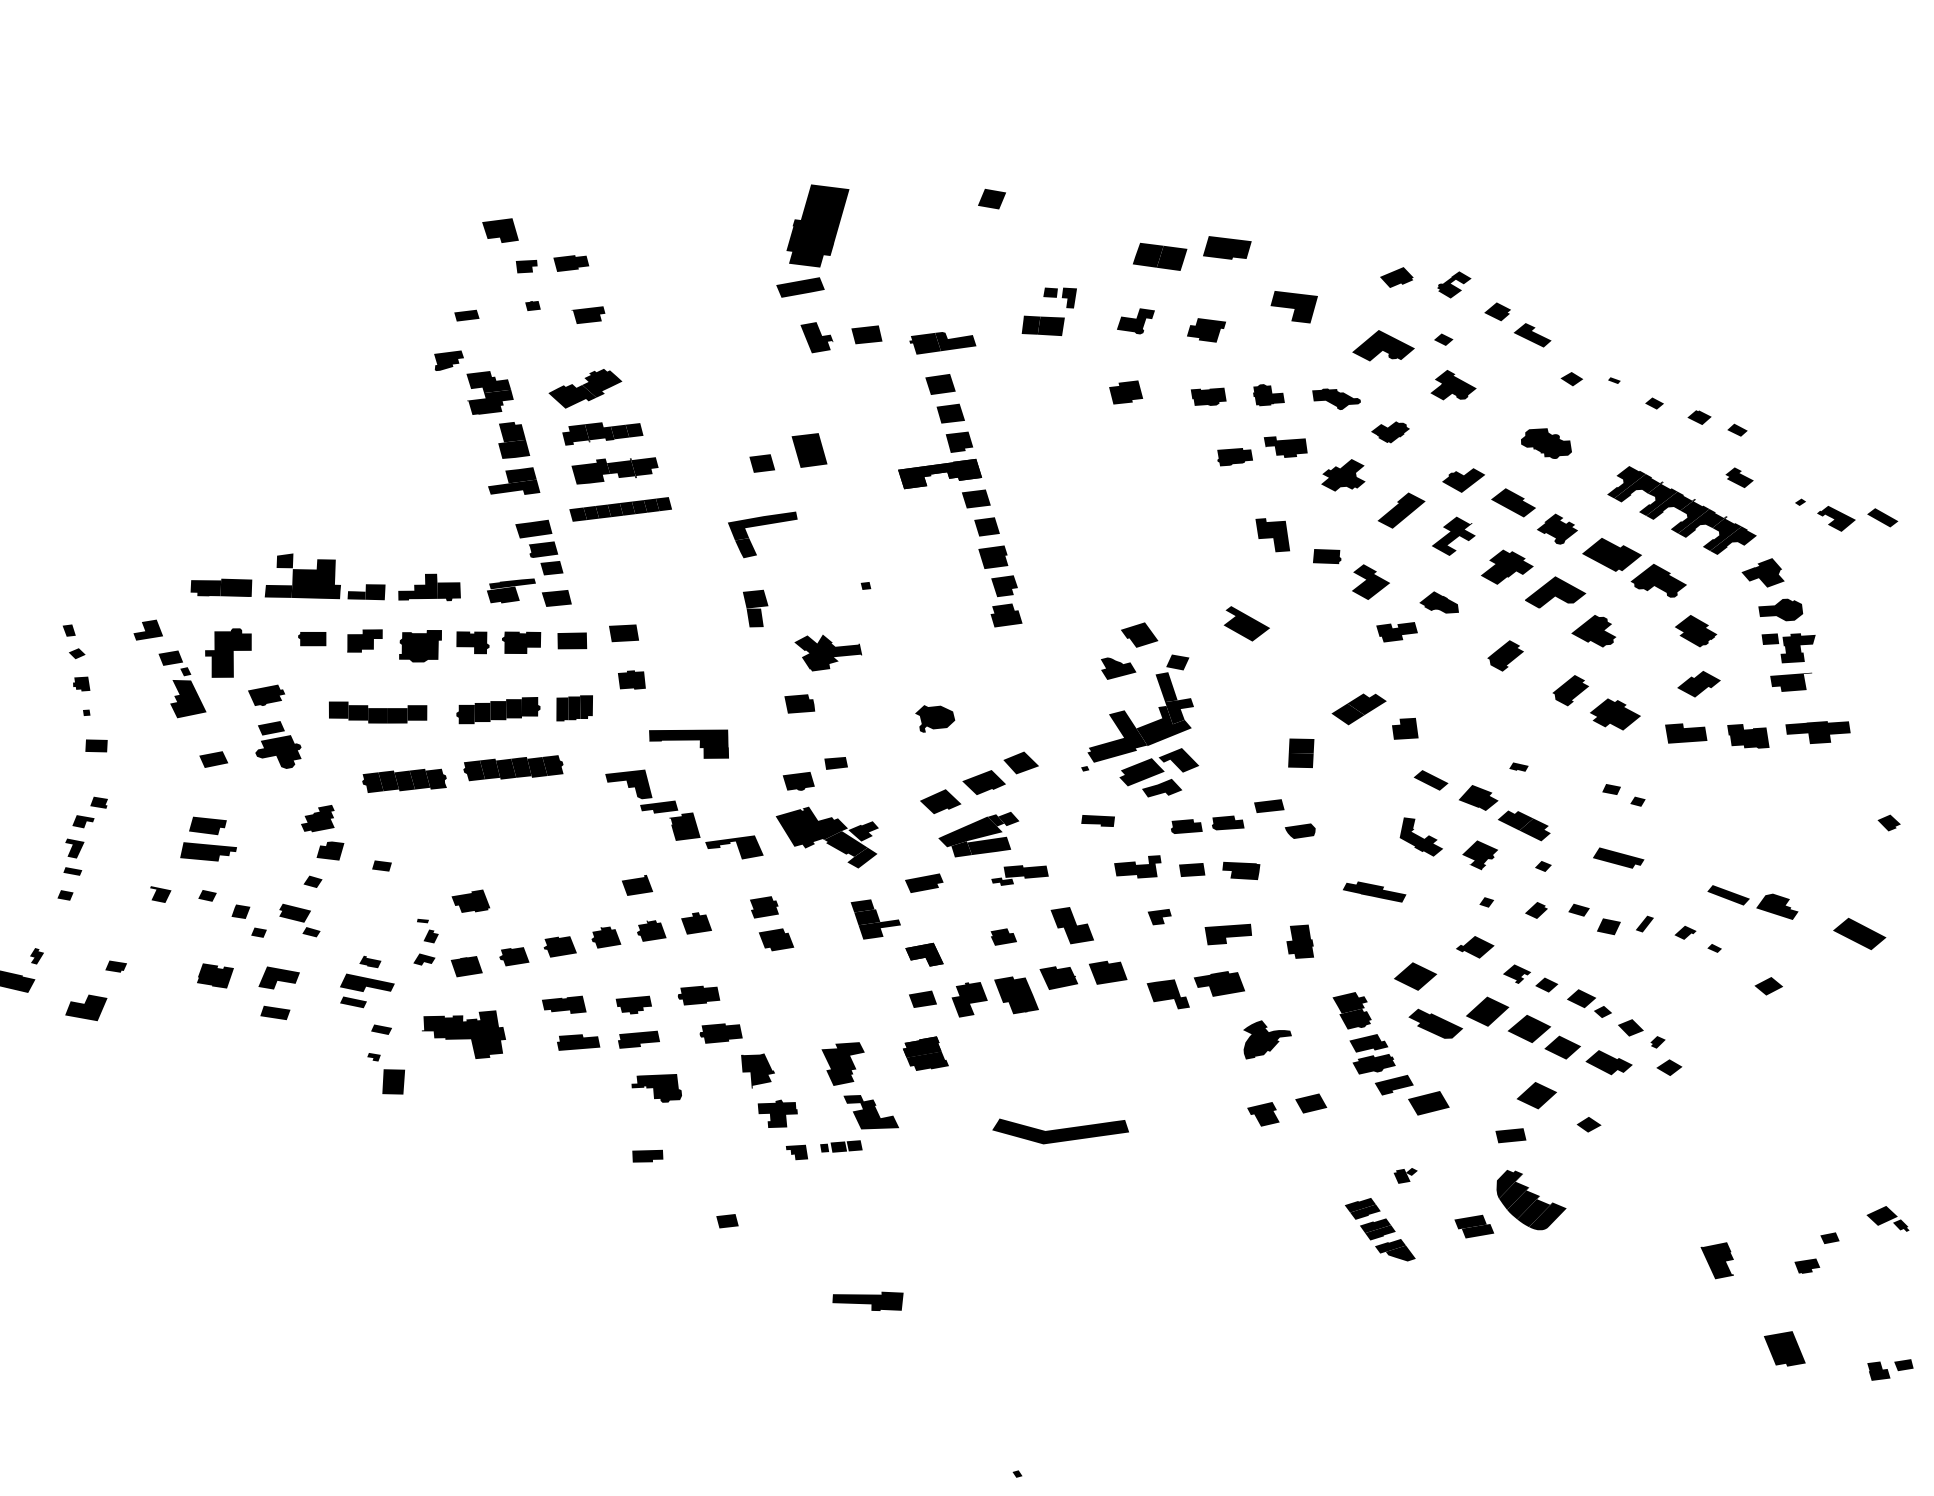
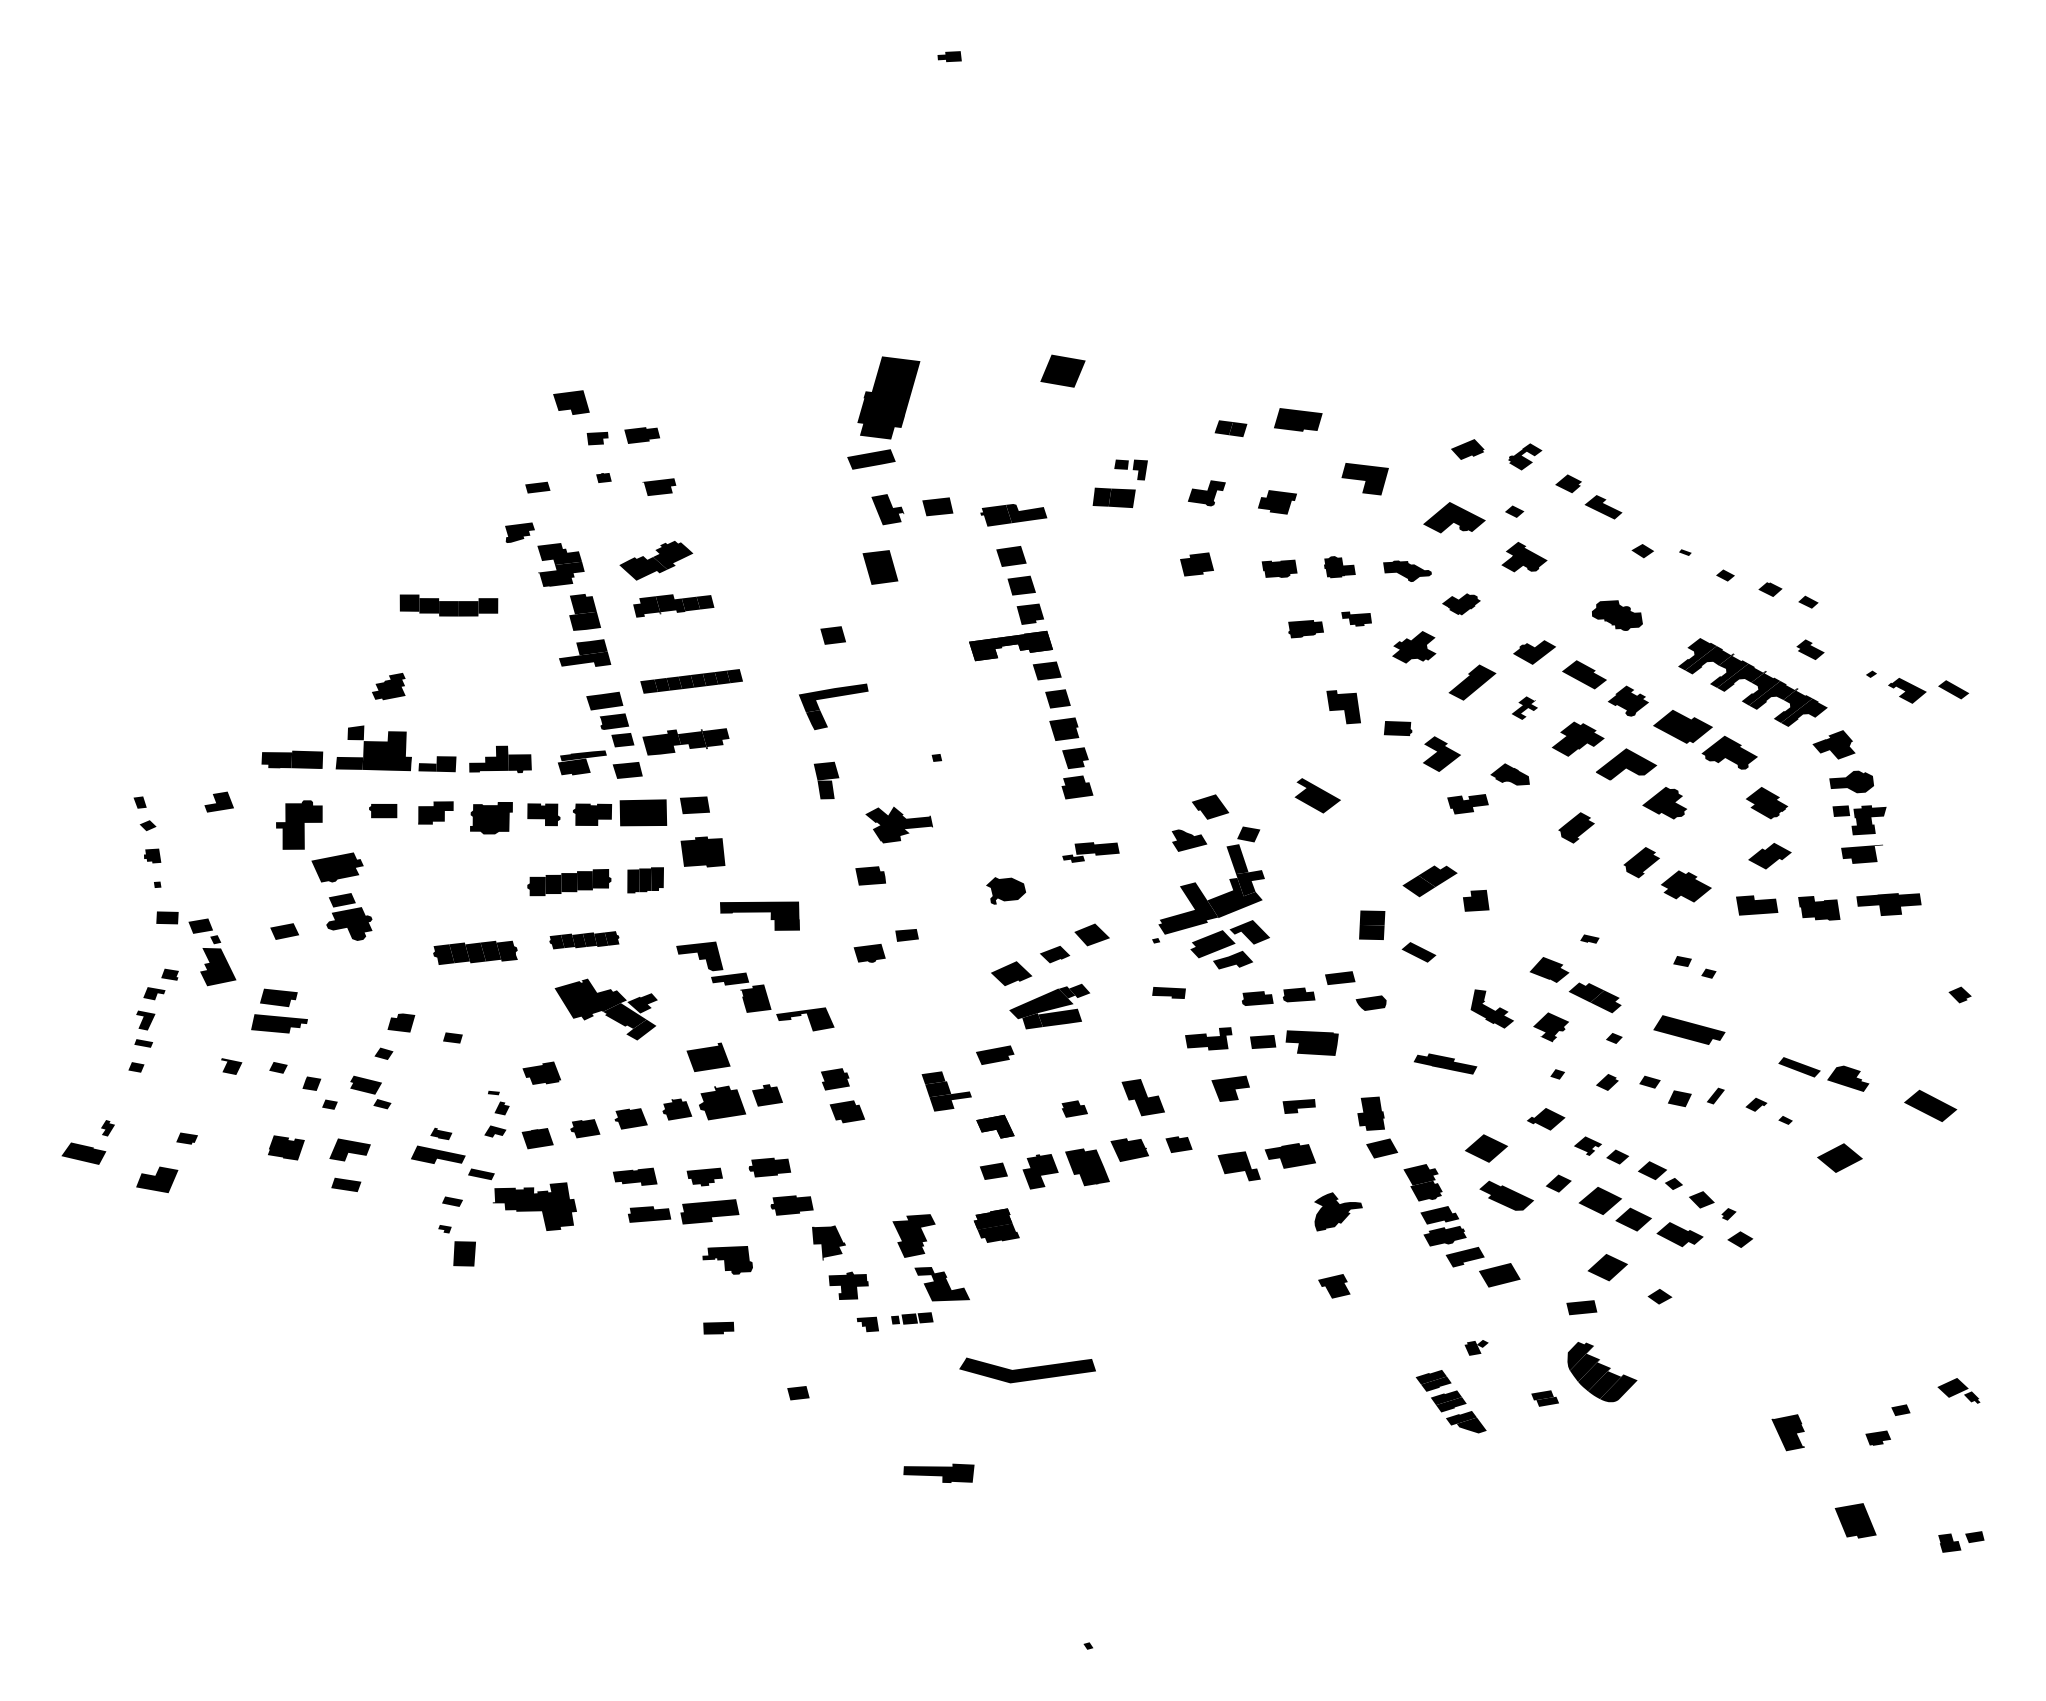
part: (991, 198) -> (1062, 370), size x1.6
part: (1159, 256) -> (1230, 428), size x0.6
part: (1285, 446) -> (1356, 618), size x0.7
part: (809, 450) -> (880, 567), moved
part: (614, 470) -> (685, 741), moved
part: (1453, 535) -> (1524, 707), size x0.6
part: (571, 640) -> (642, 812), size x1.6
part: (631, 679) -> (702, 851), size x1.6
part: (182, 684) -> (212, 952), moved
part: (266, 694) -> (337, 866), size x1.4
part: (377, 712) -> (448, 605), moved
part: (513, 768) -> (584, 940), size x0.7
part: (1430, 780) -> (1418, 952), moved
part: (983, 782) -> (1054, 954), size x0.7
part: (317, 818) -> (388, 686), moved
part: (826, 837) -> (605, 1009), moved
part: (1618, 857) -> (1689, 1029), size x1.4
part: (1241, 870) -> (1312, 1042), size x1.4
part: (1019, 875) -> (1090, 852), moved
part: (636, 885) -> (707, 1057), size x1.4
part: (1159, 917) -> (1230, 1089), size x1.6
part: (651, 930) -> (722, 1102), size x1.6
part: (1227, 934) -> (1298, 1106), size x0.7
part: (1107, 972) -> (1178, 1144), size x0.7
part: (1768, 986) -> (1839, 1158), size x1.6
part: (353, 1002) -> (481, 1174), moved
part: (1487, 1011) -> (1558, 1183), size x0.6
part: (638, 1039) -> (709, 1211), size x1.4
part: (1311, 1103) -> (1382, 1148), moved
part: (1060, 1131) -> (1027, 1370), moved
part: (1473, 1226) -> (1544, 1398), size x0.7

